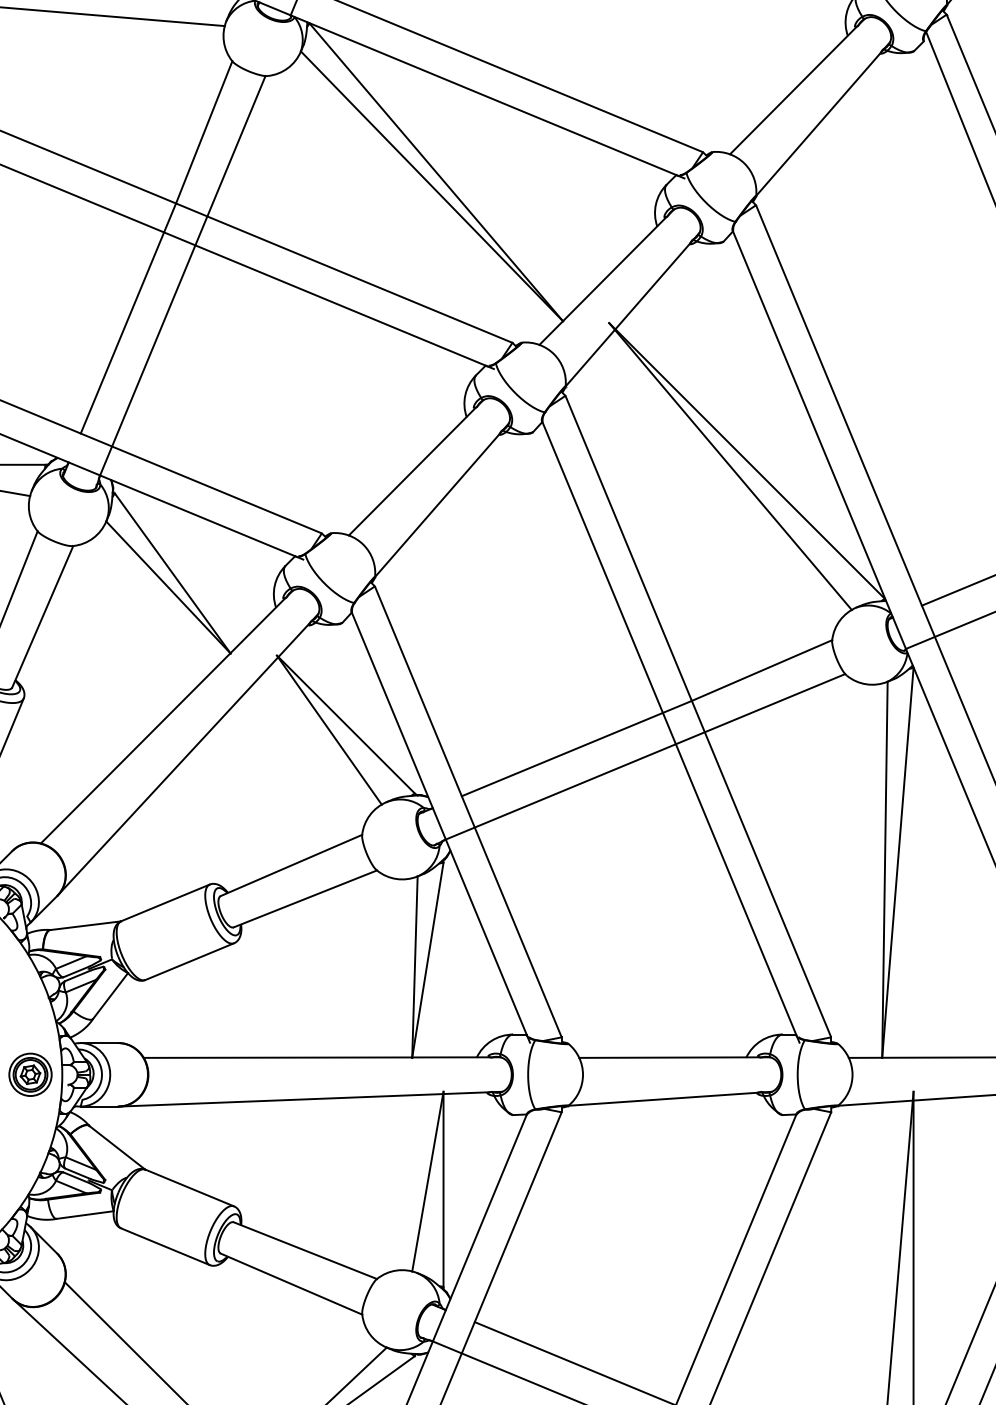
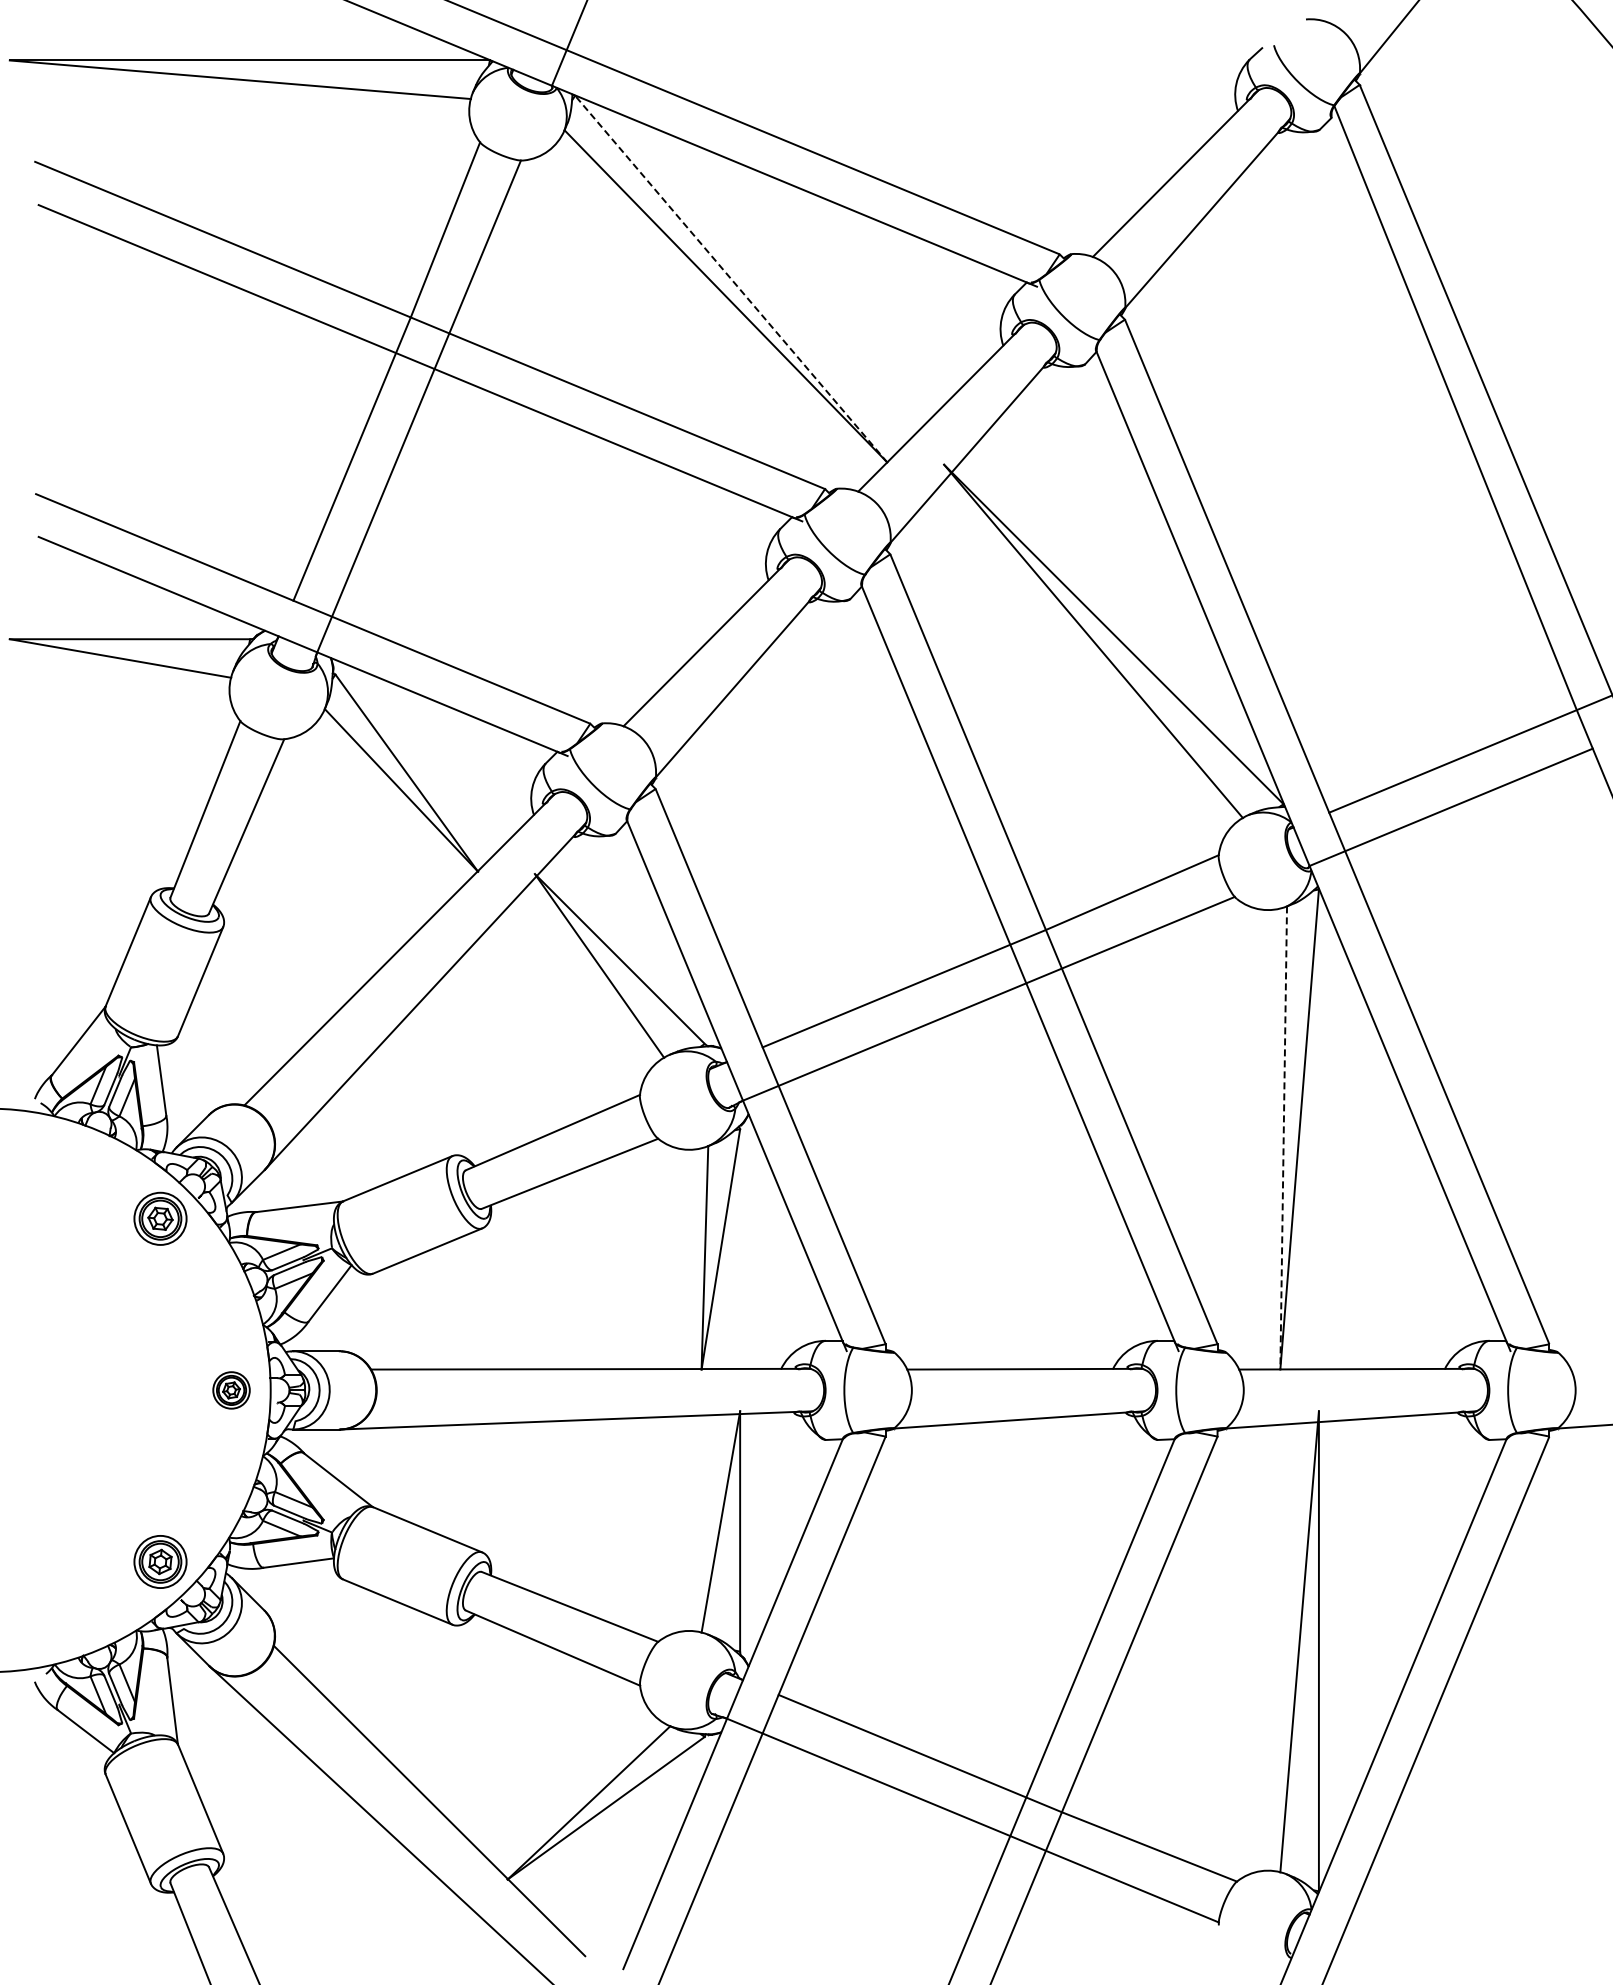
line: (436, 172) -> (731, 279), solid -> dashed
line: (884, 869) -> (1283, 1137), solid -> dashed
part: (30, 1074) -> (231, 1390), size x0.7

